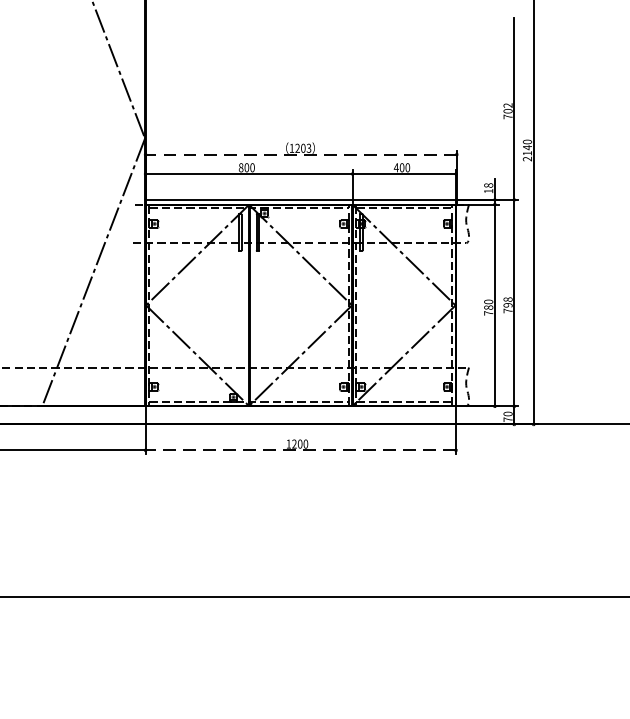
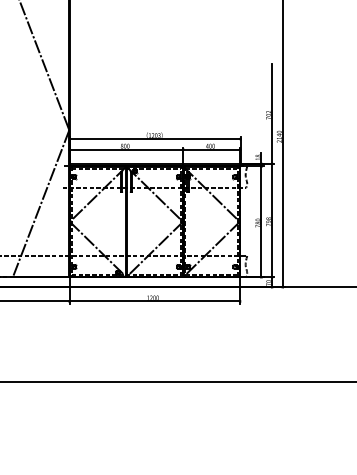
line: (300, 155) -> (154, 139), dashed -> solid
line: (300, 450) -> (154, 301), dashed -> solid

